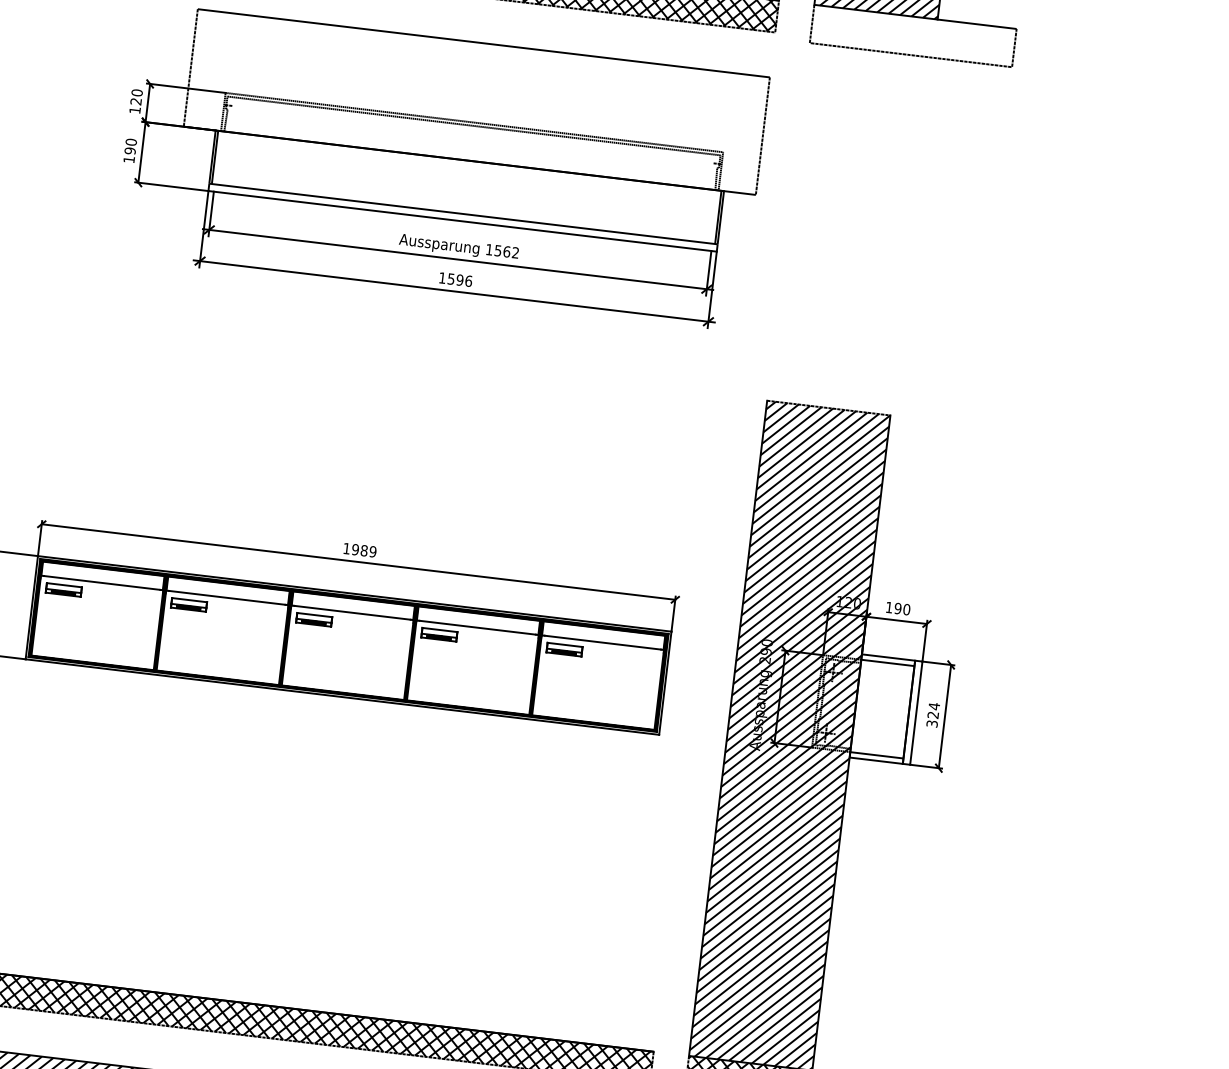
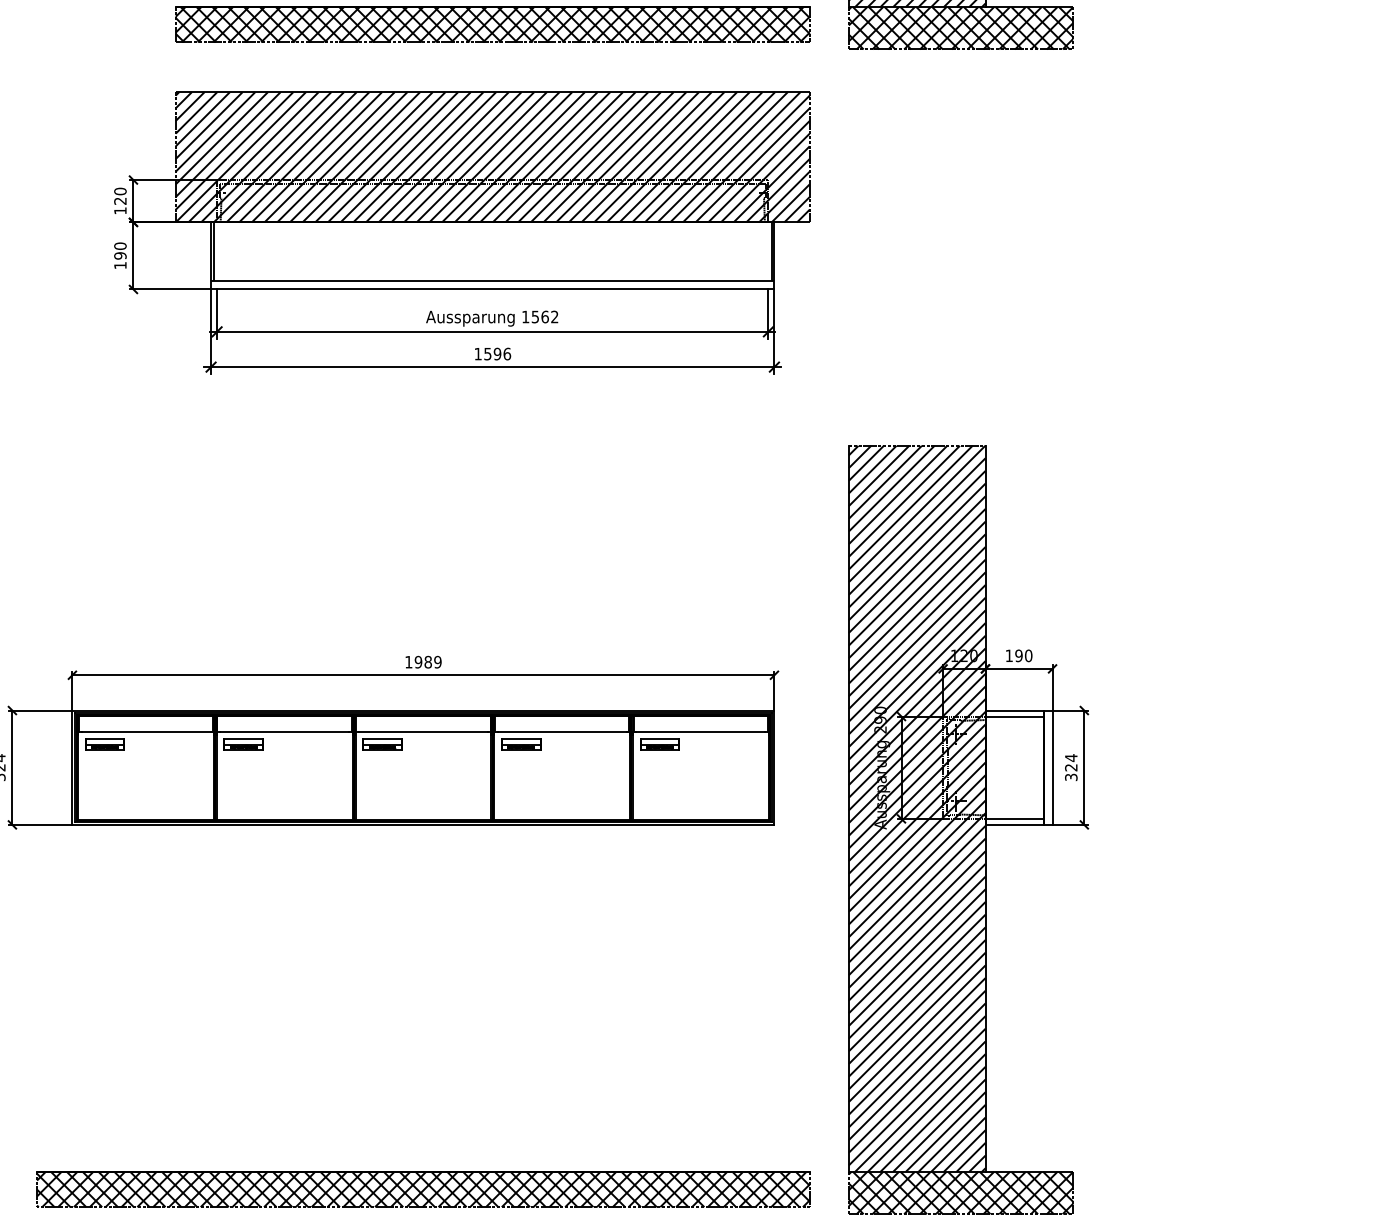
hatch: (912, 36) -> (960, 28), added
hatch: (476, 102) -> (492, 157), added

